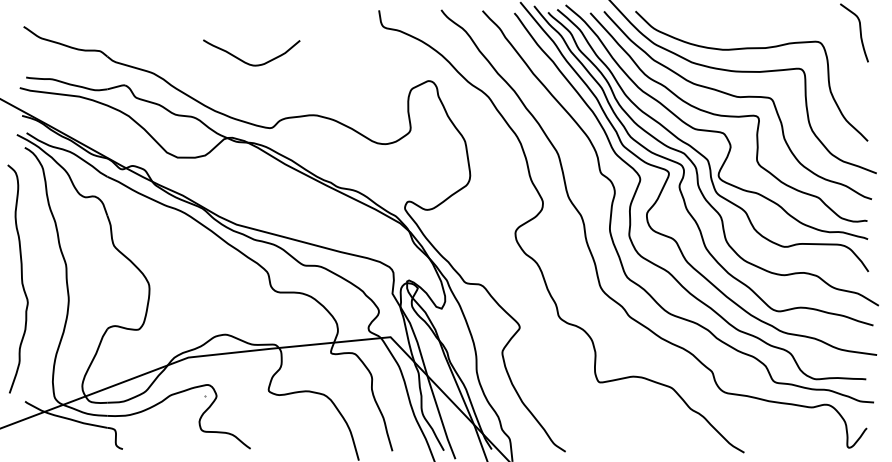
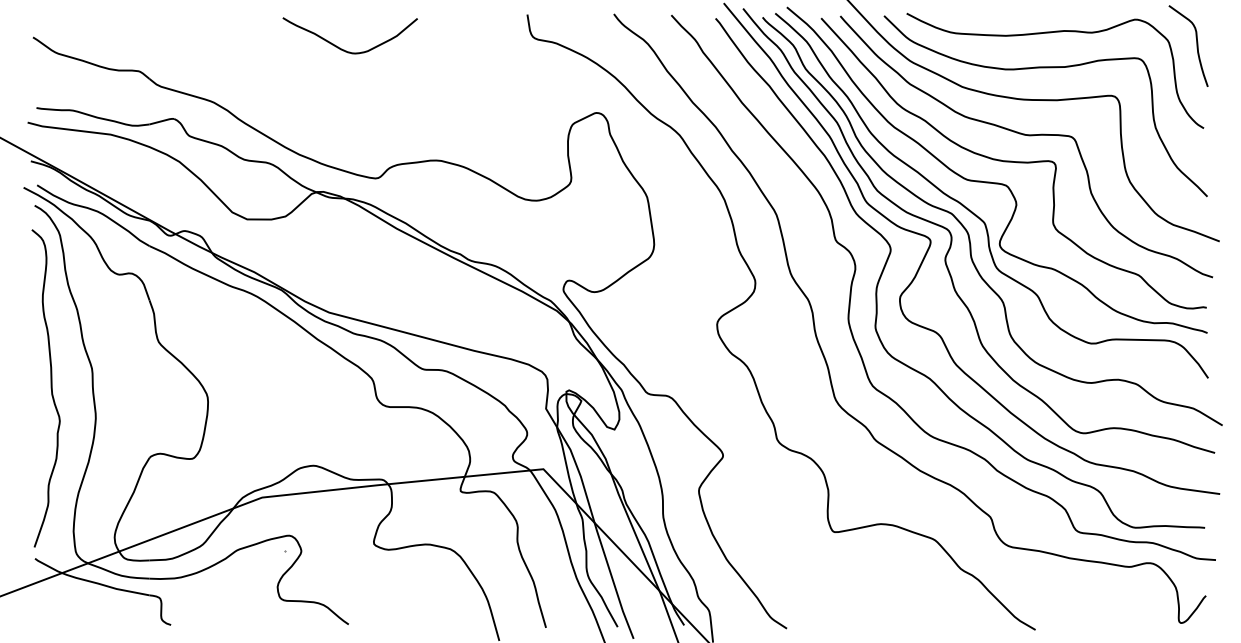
curve: (755, 23) -> (1051, 33), added
curve: (247, 62) -> (344, 49), moved
curve: (21, 279) -> (50, 388), moved

